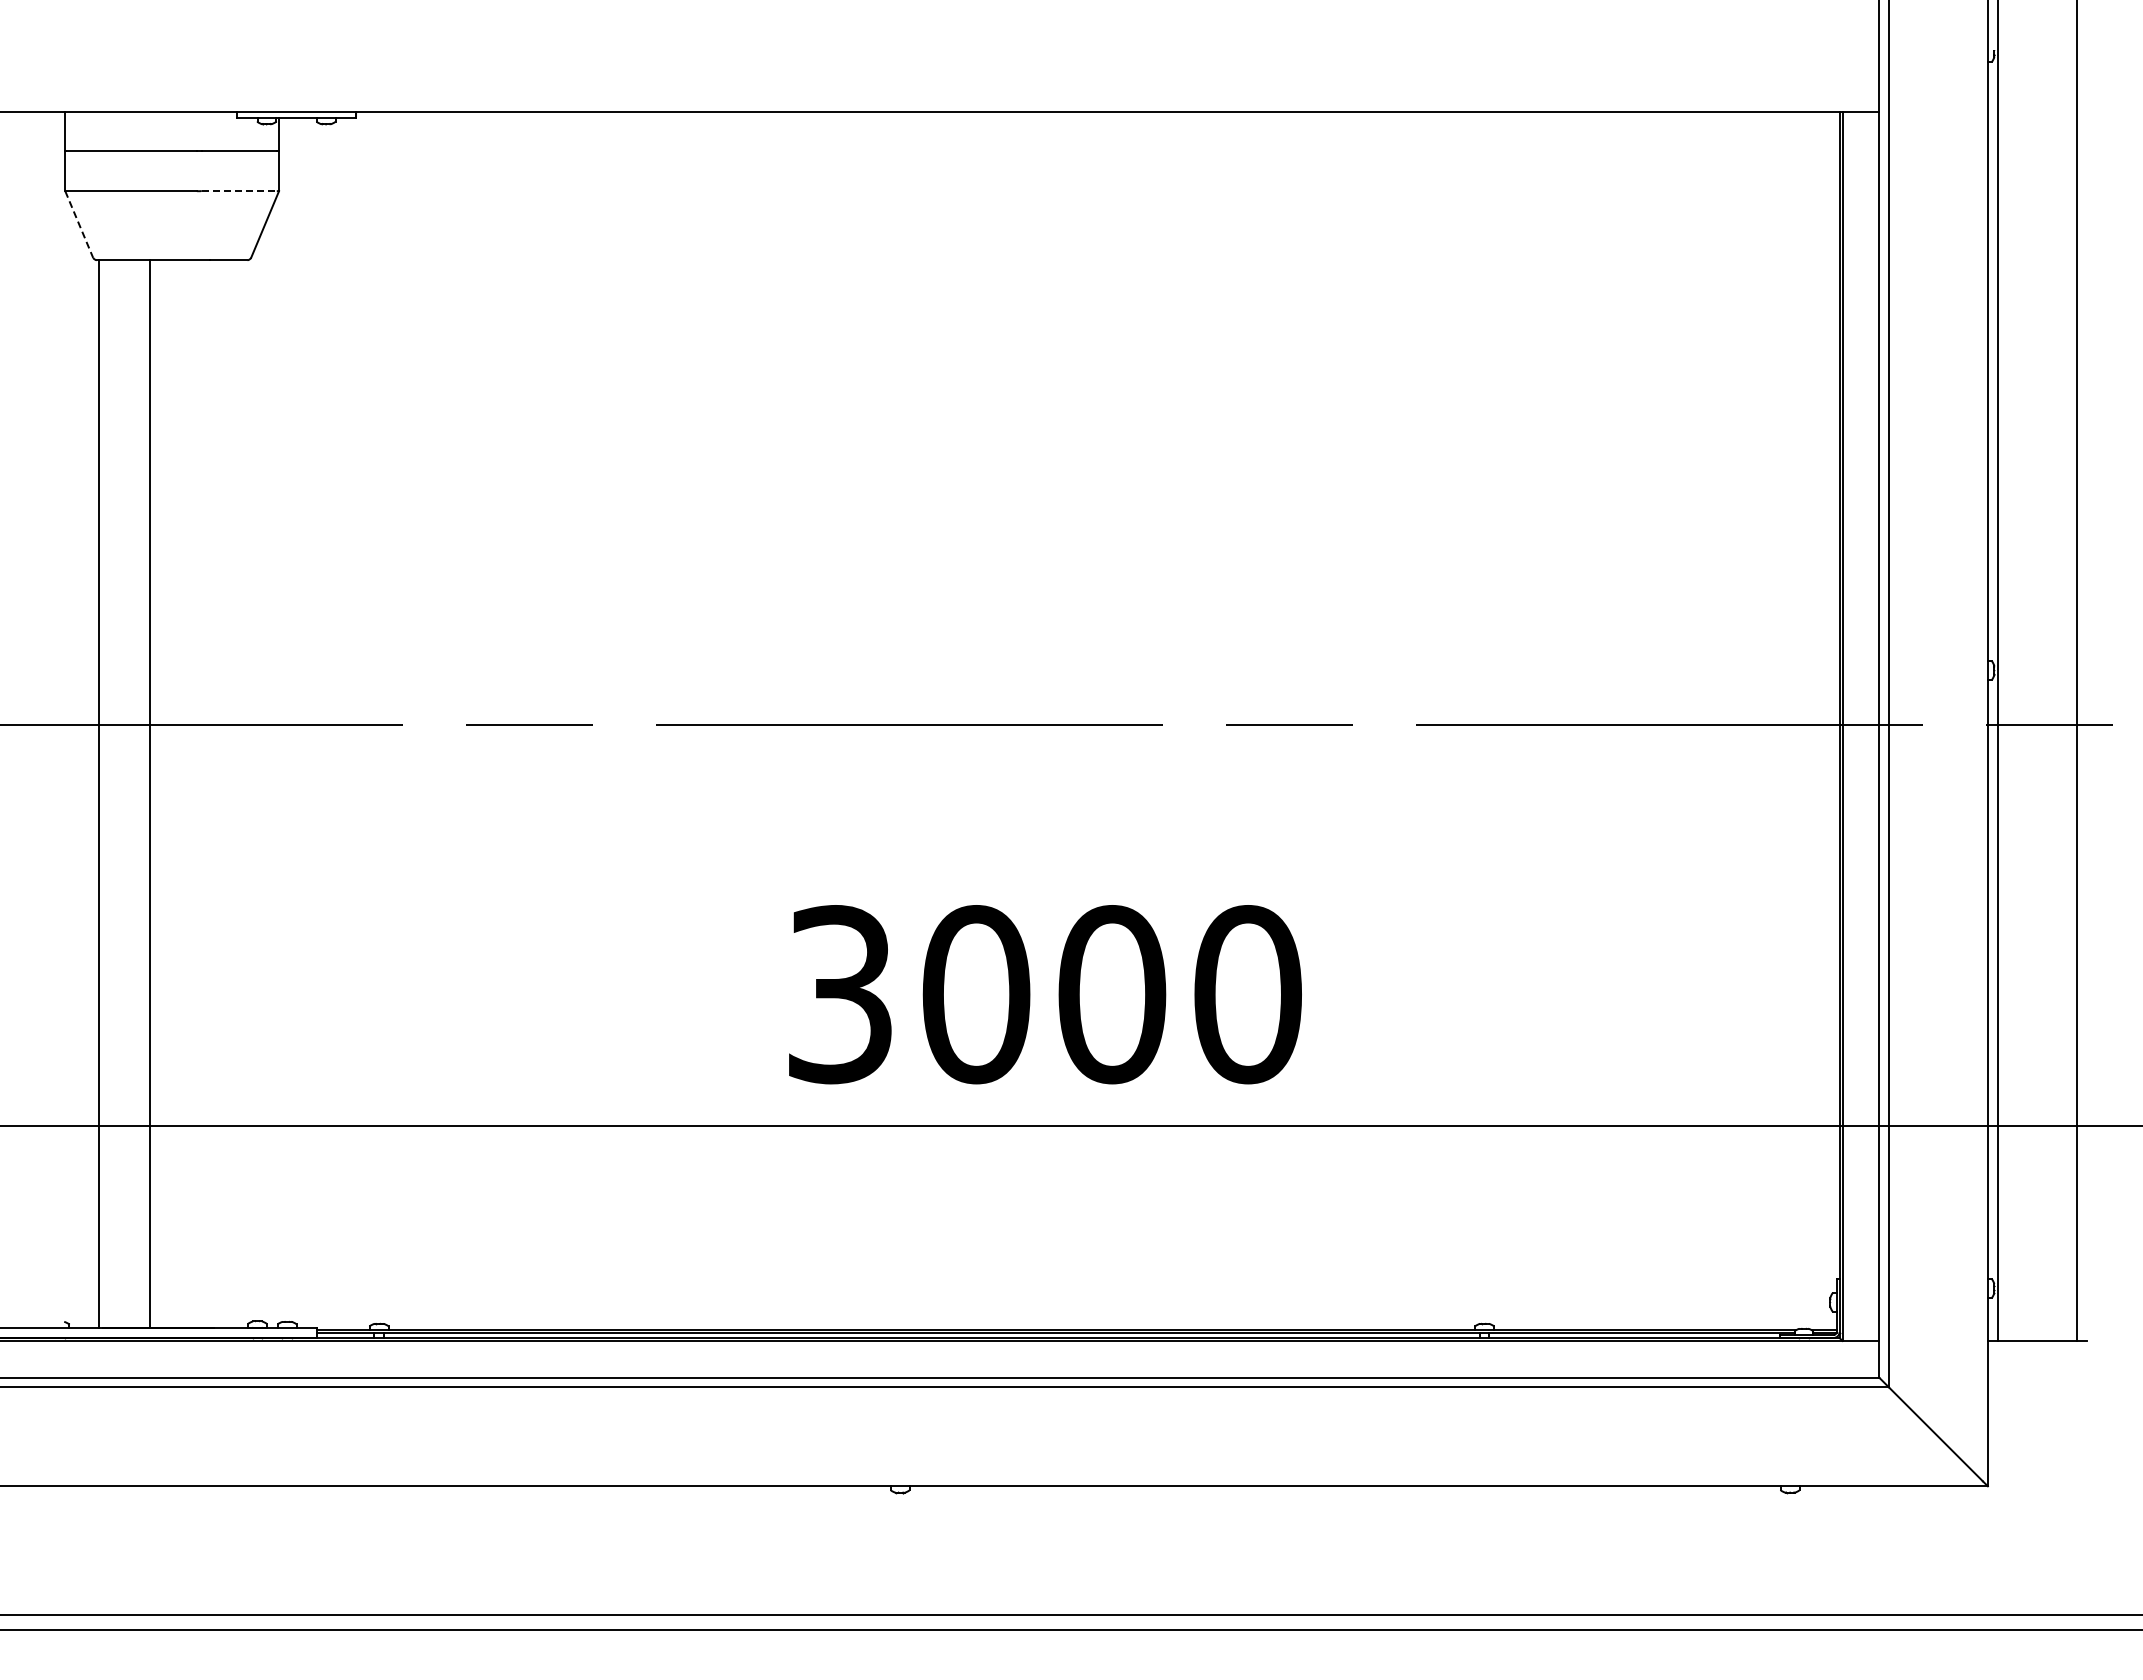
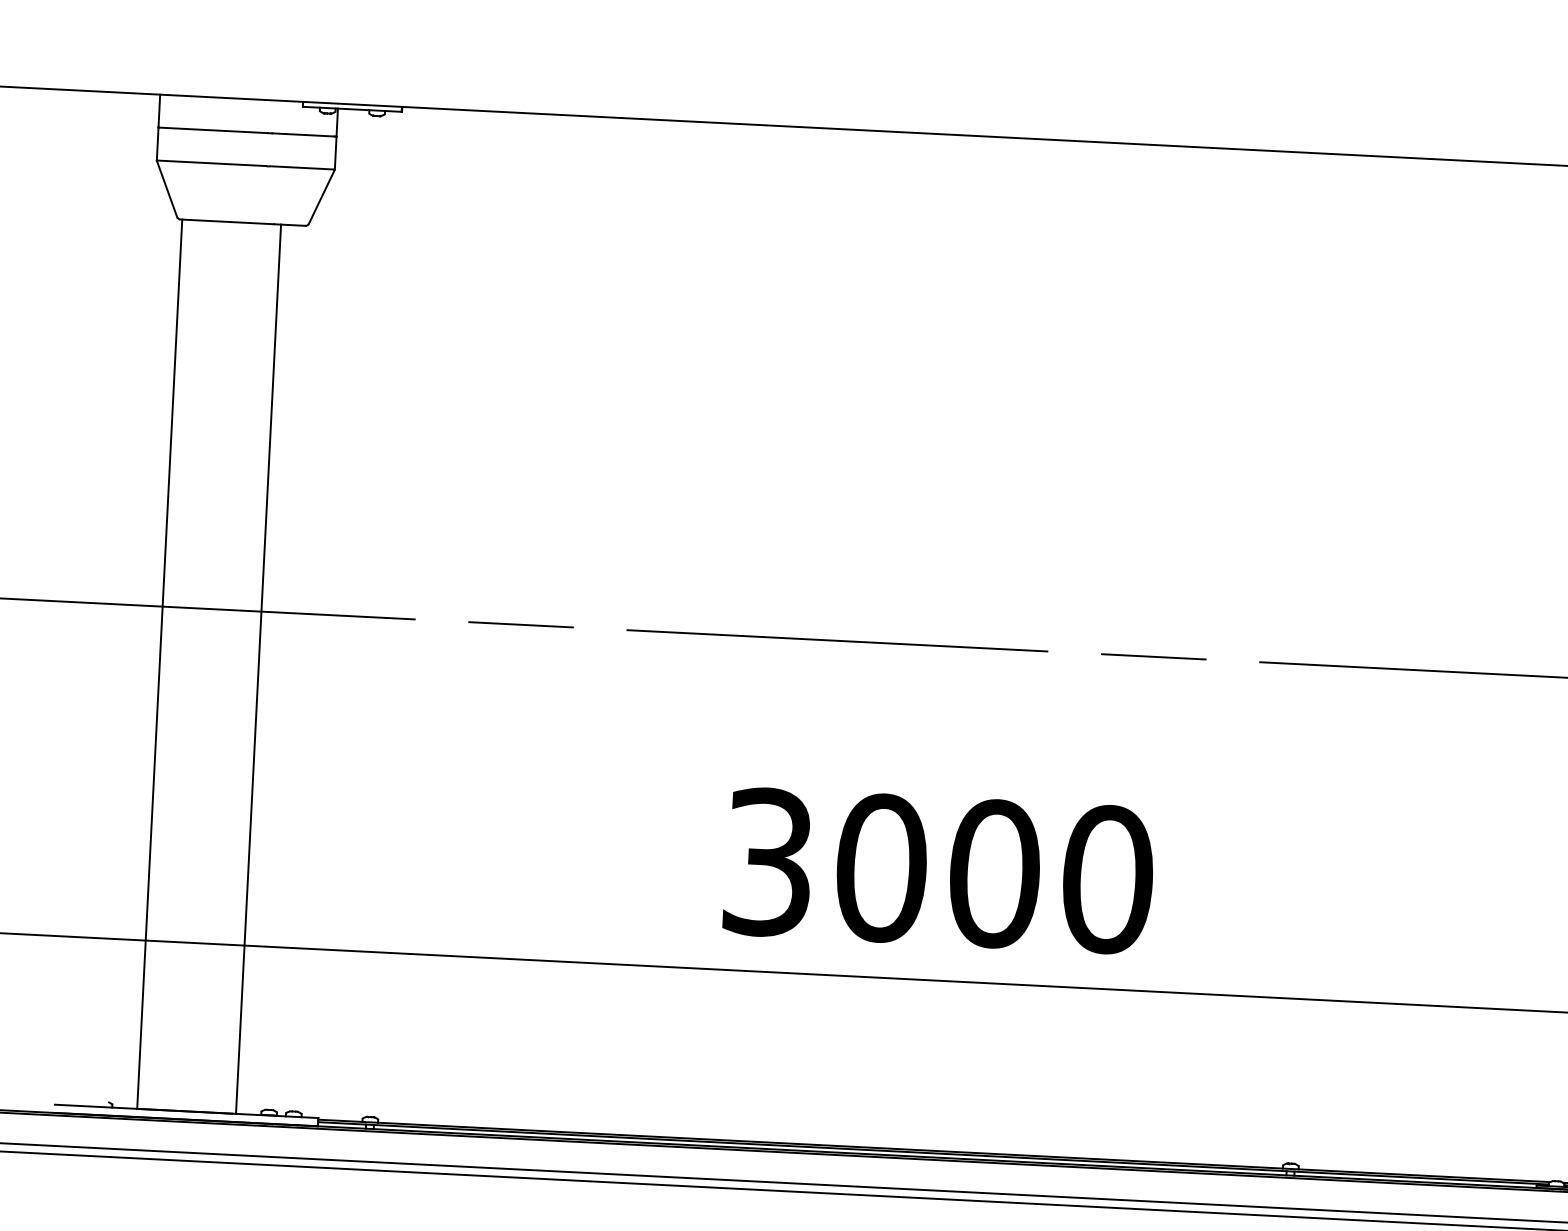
line: (239, 191) -> (301, 168), dashed -> solid
line: (79, 224) -> (167, 189), dashed -> solid
line: (149, 794) -> (258, 669), moved

